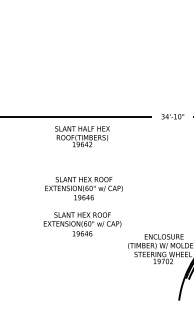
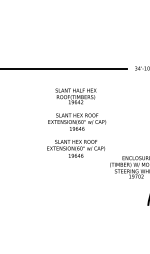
text: (81, 136) -> (75, 96), moved

